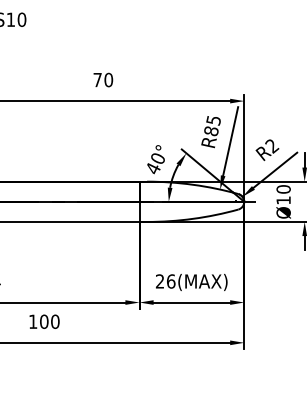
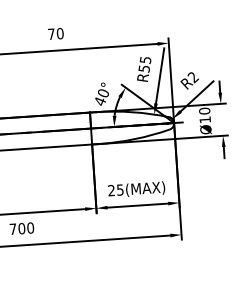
text: (211, 131) -> (144, 69), R85 -> R55
text: (171, 281) -> (120, 190), 26(MAX) -> 25(MAX)
text: (33, 321) -> (13, 228), 100 -> 700

